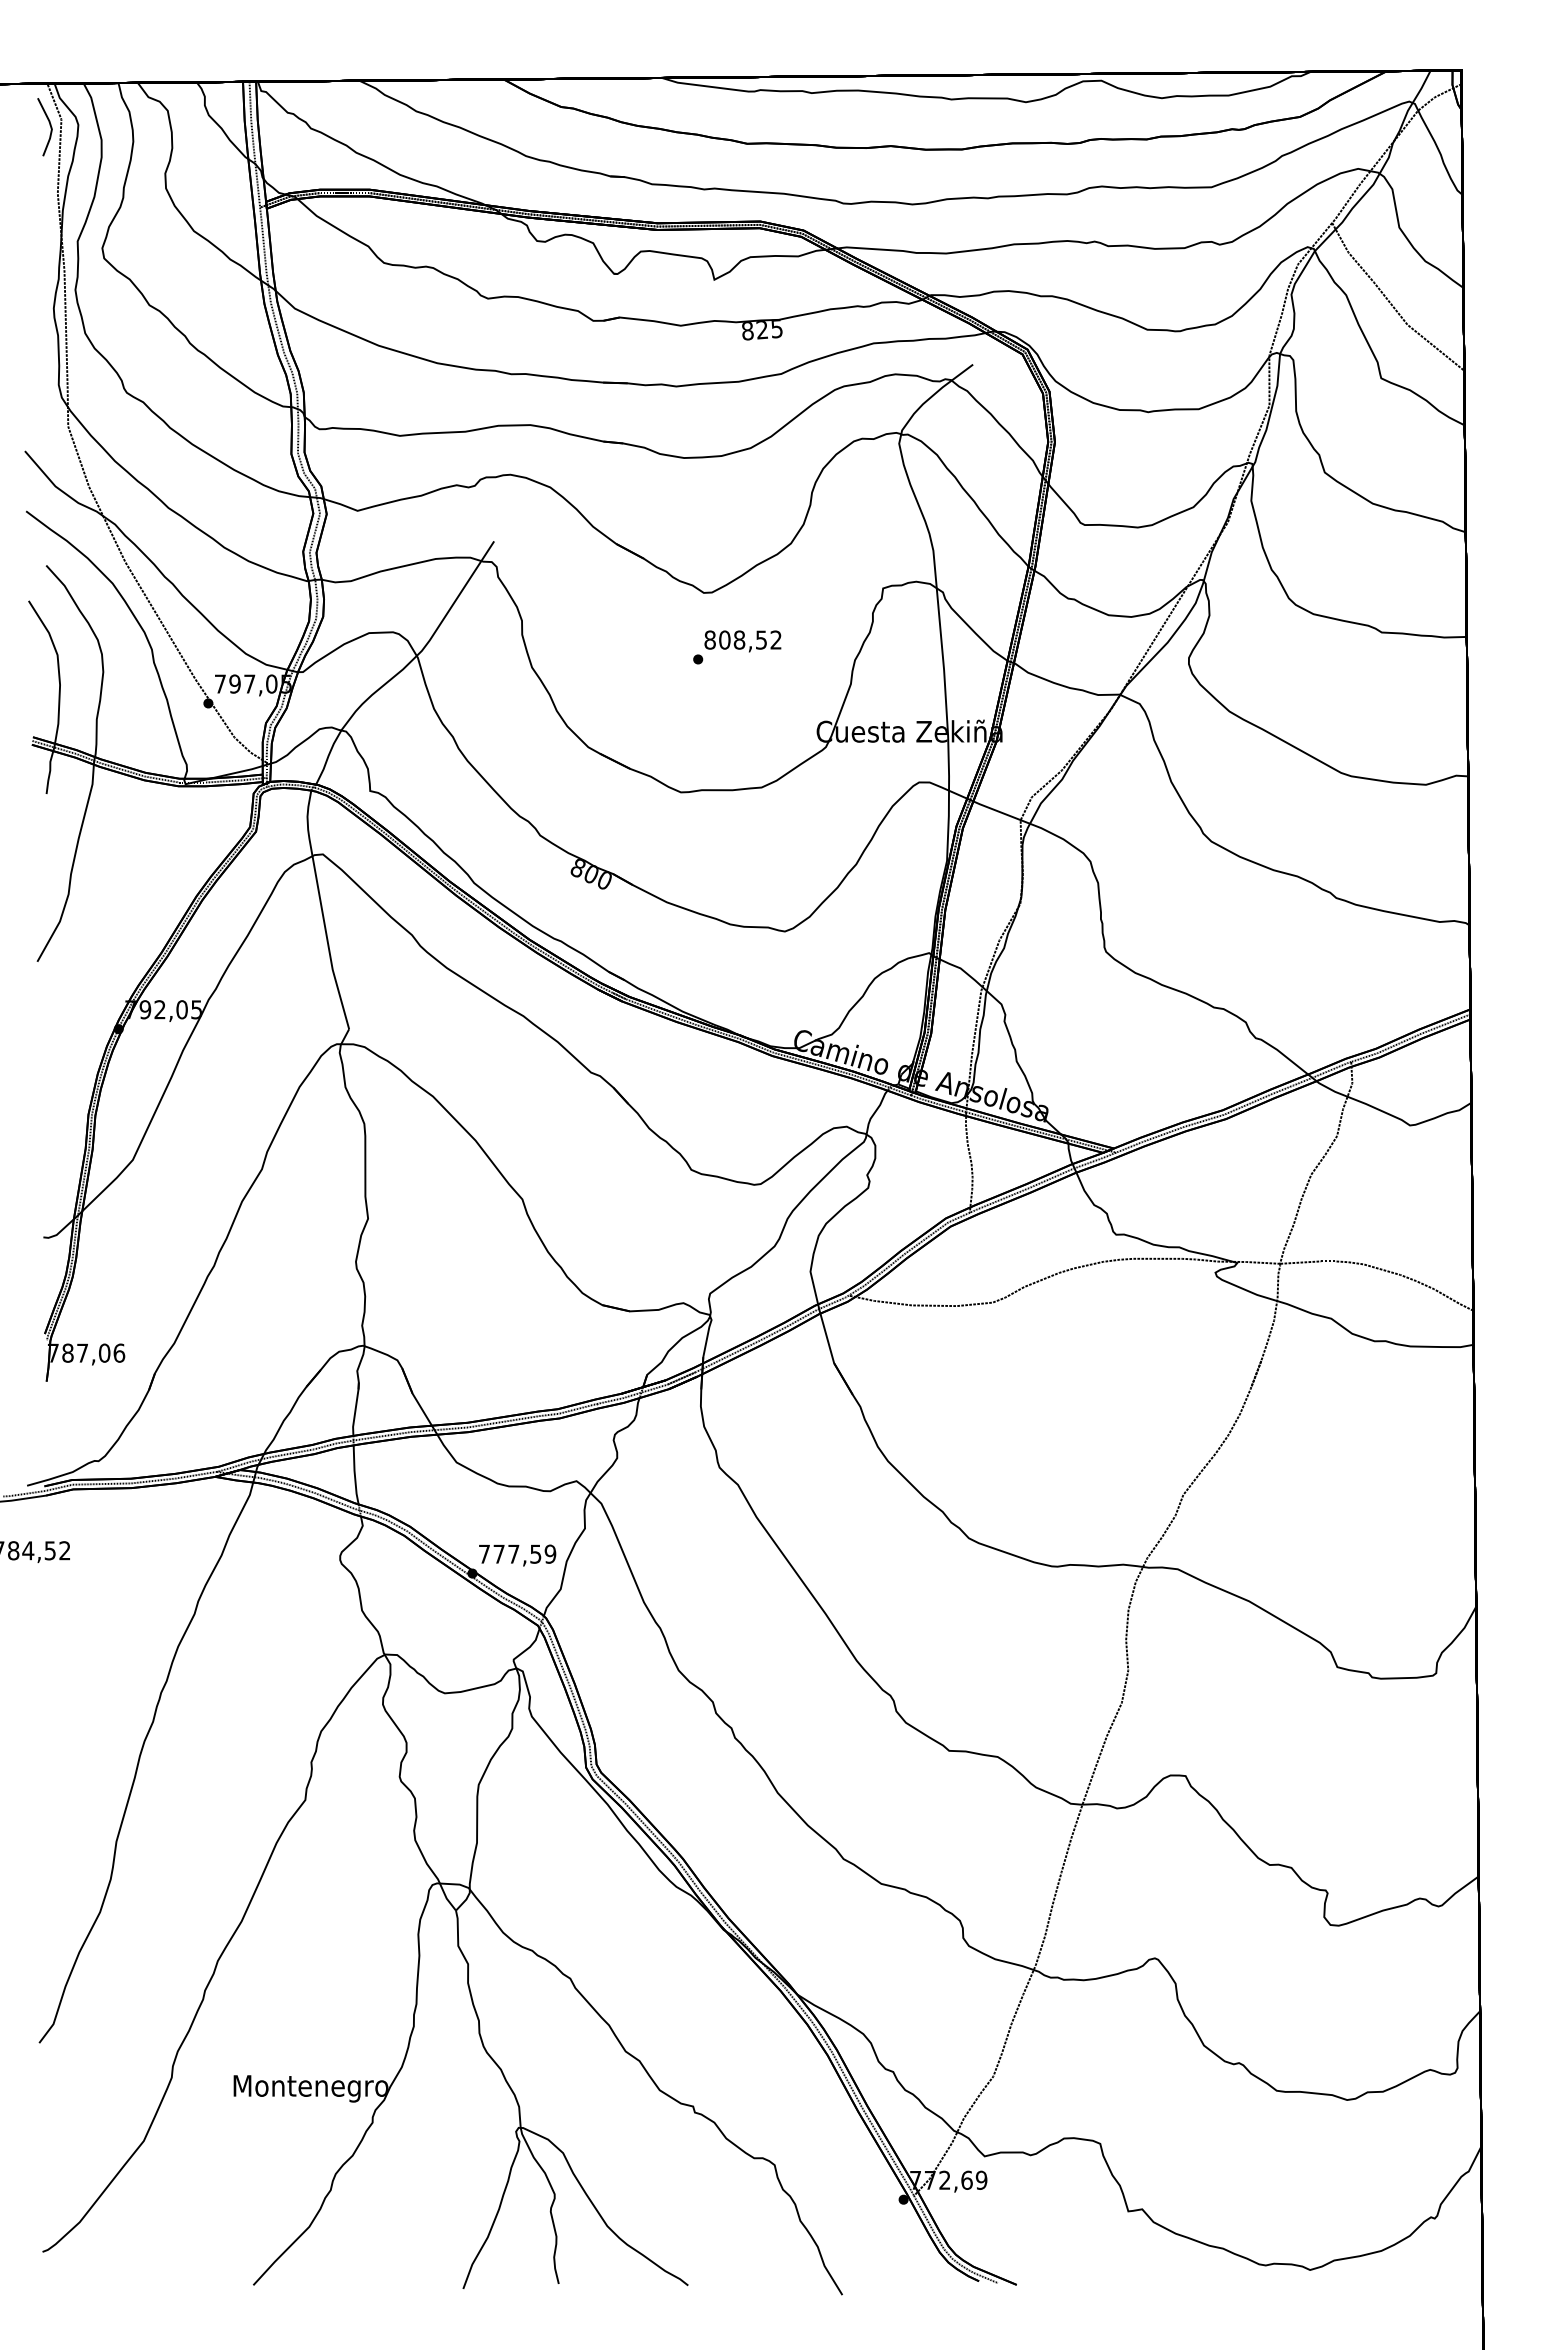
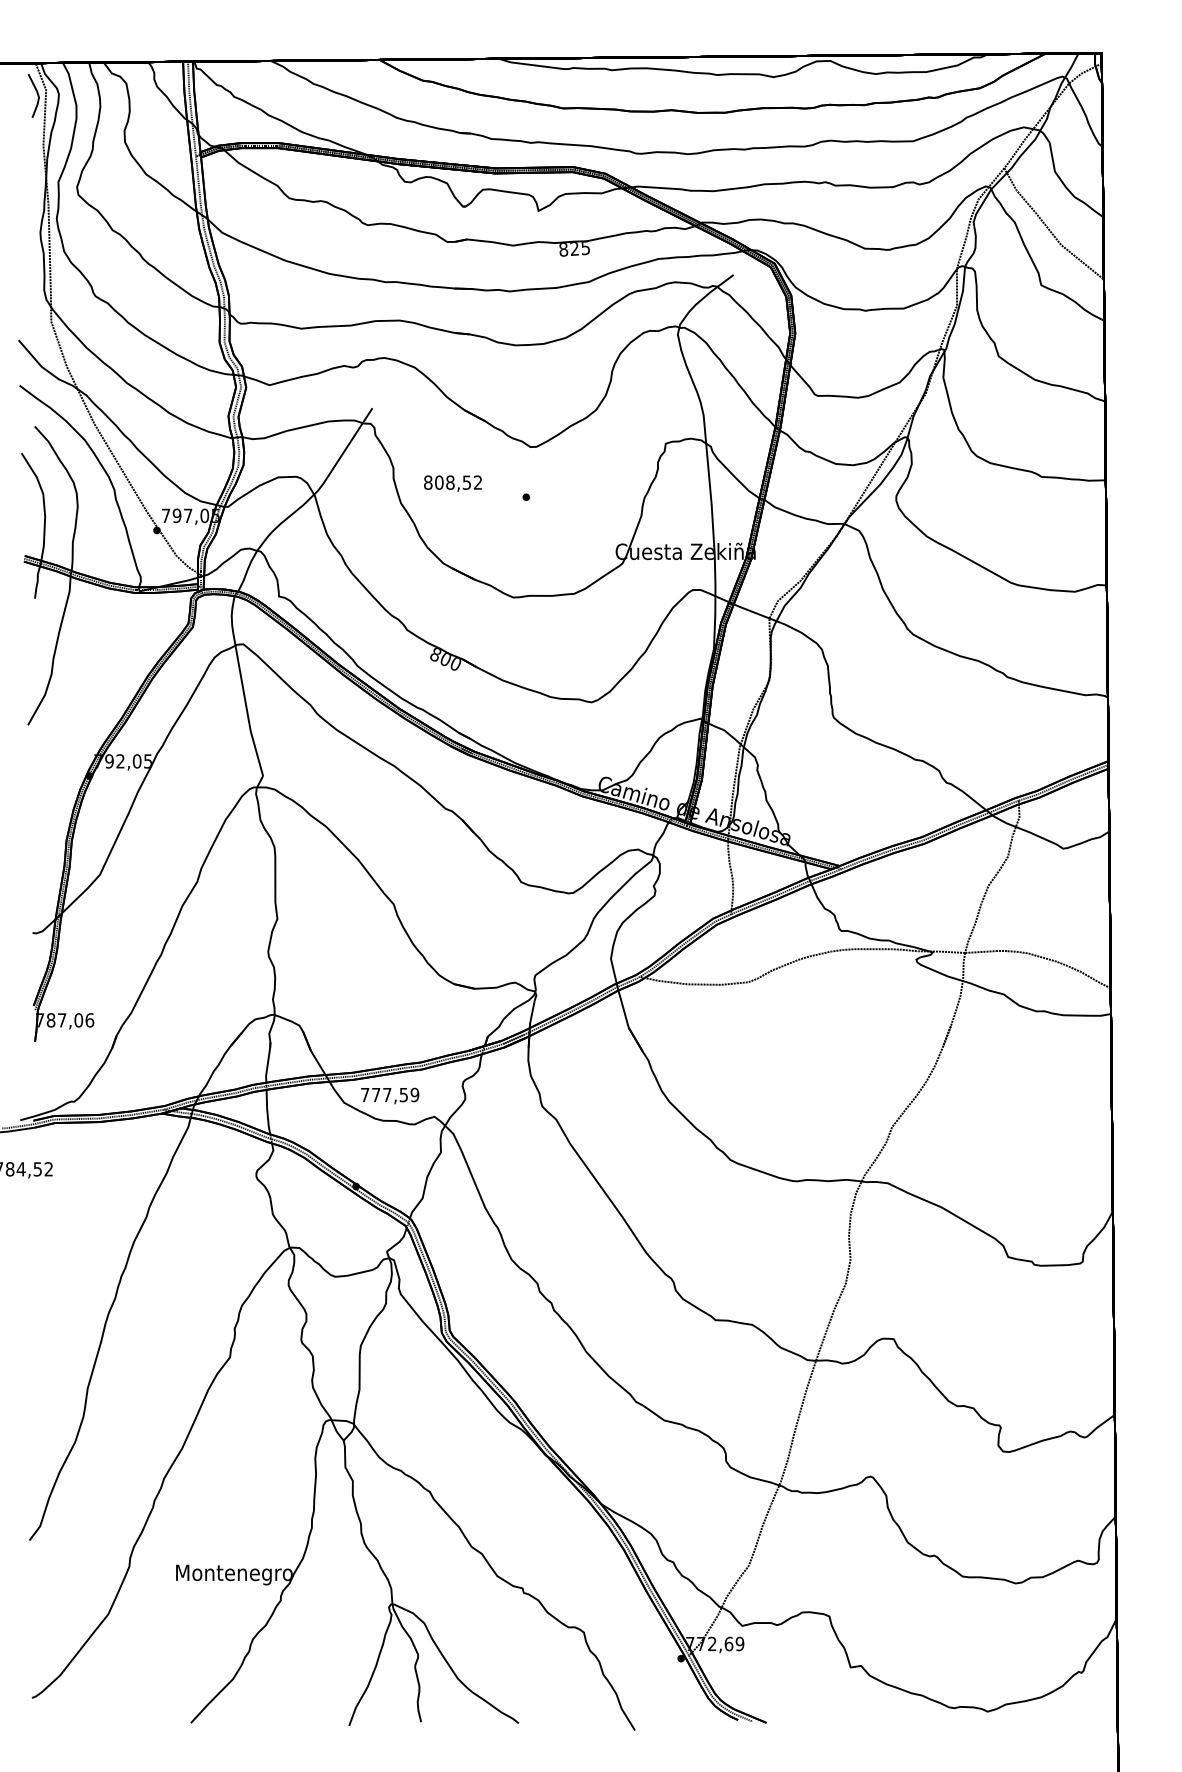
text: (742, 641) -> (452, 483), moved
text: (517, 1555) -> (390, 1095), moved

